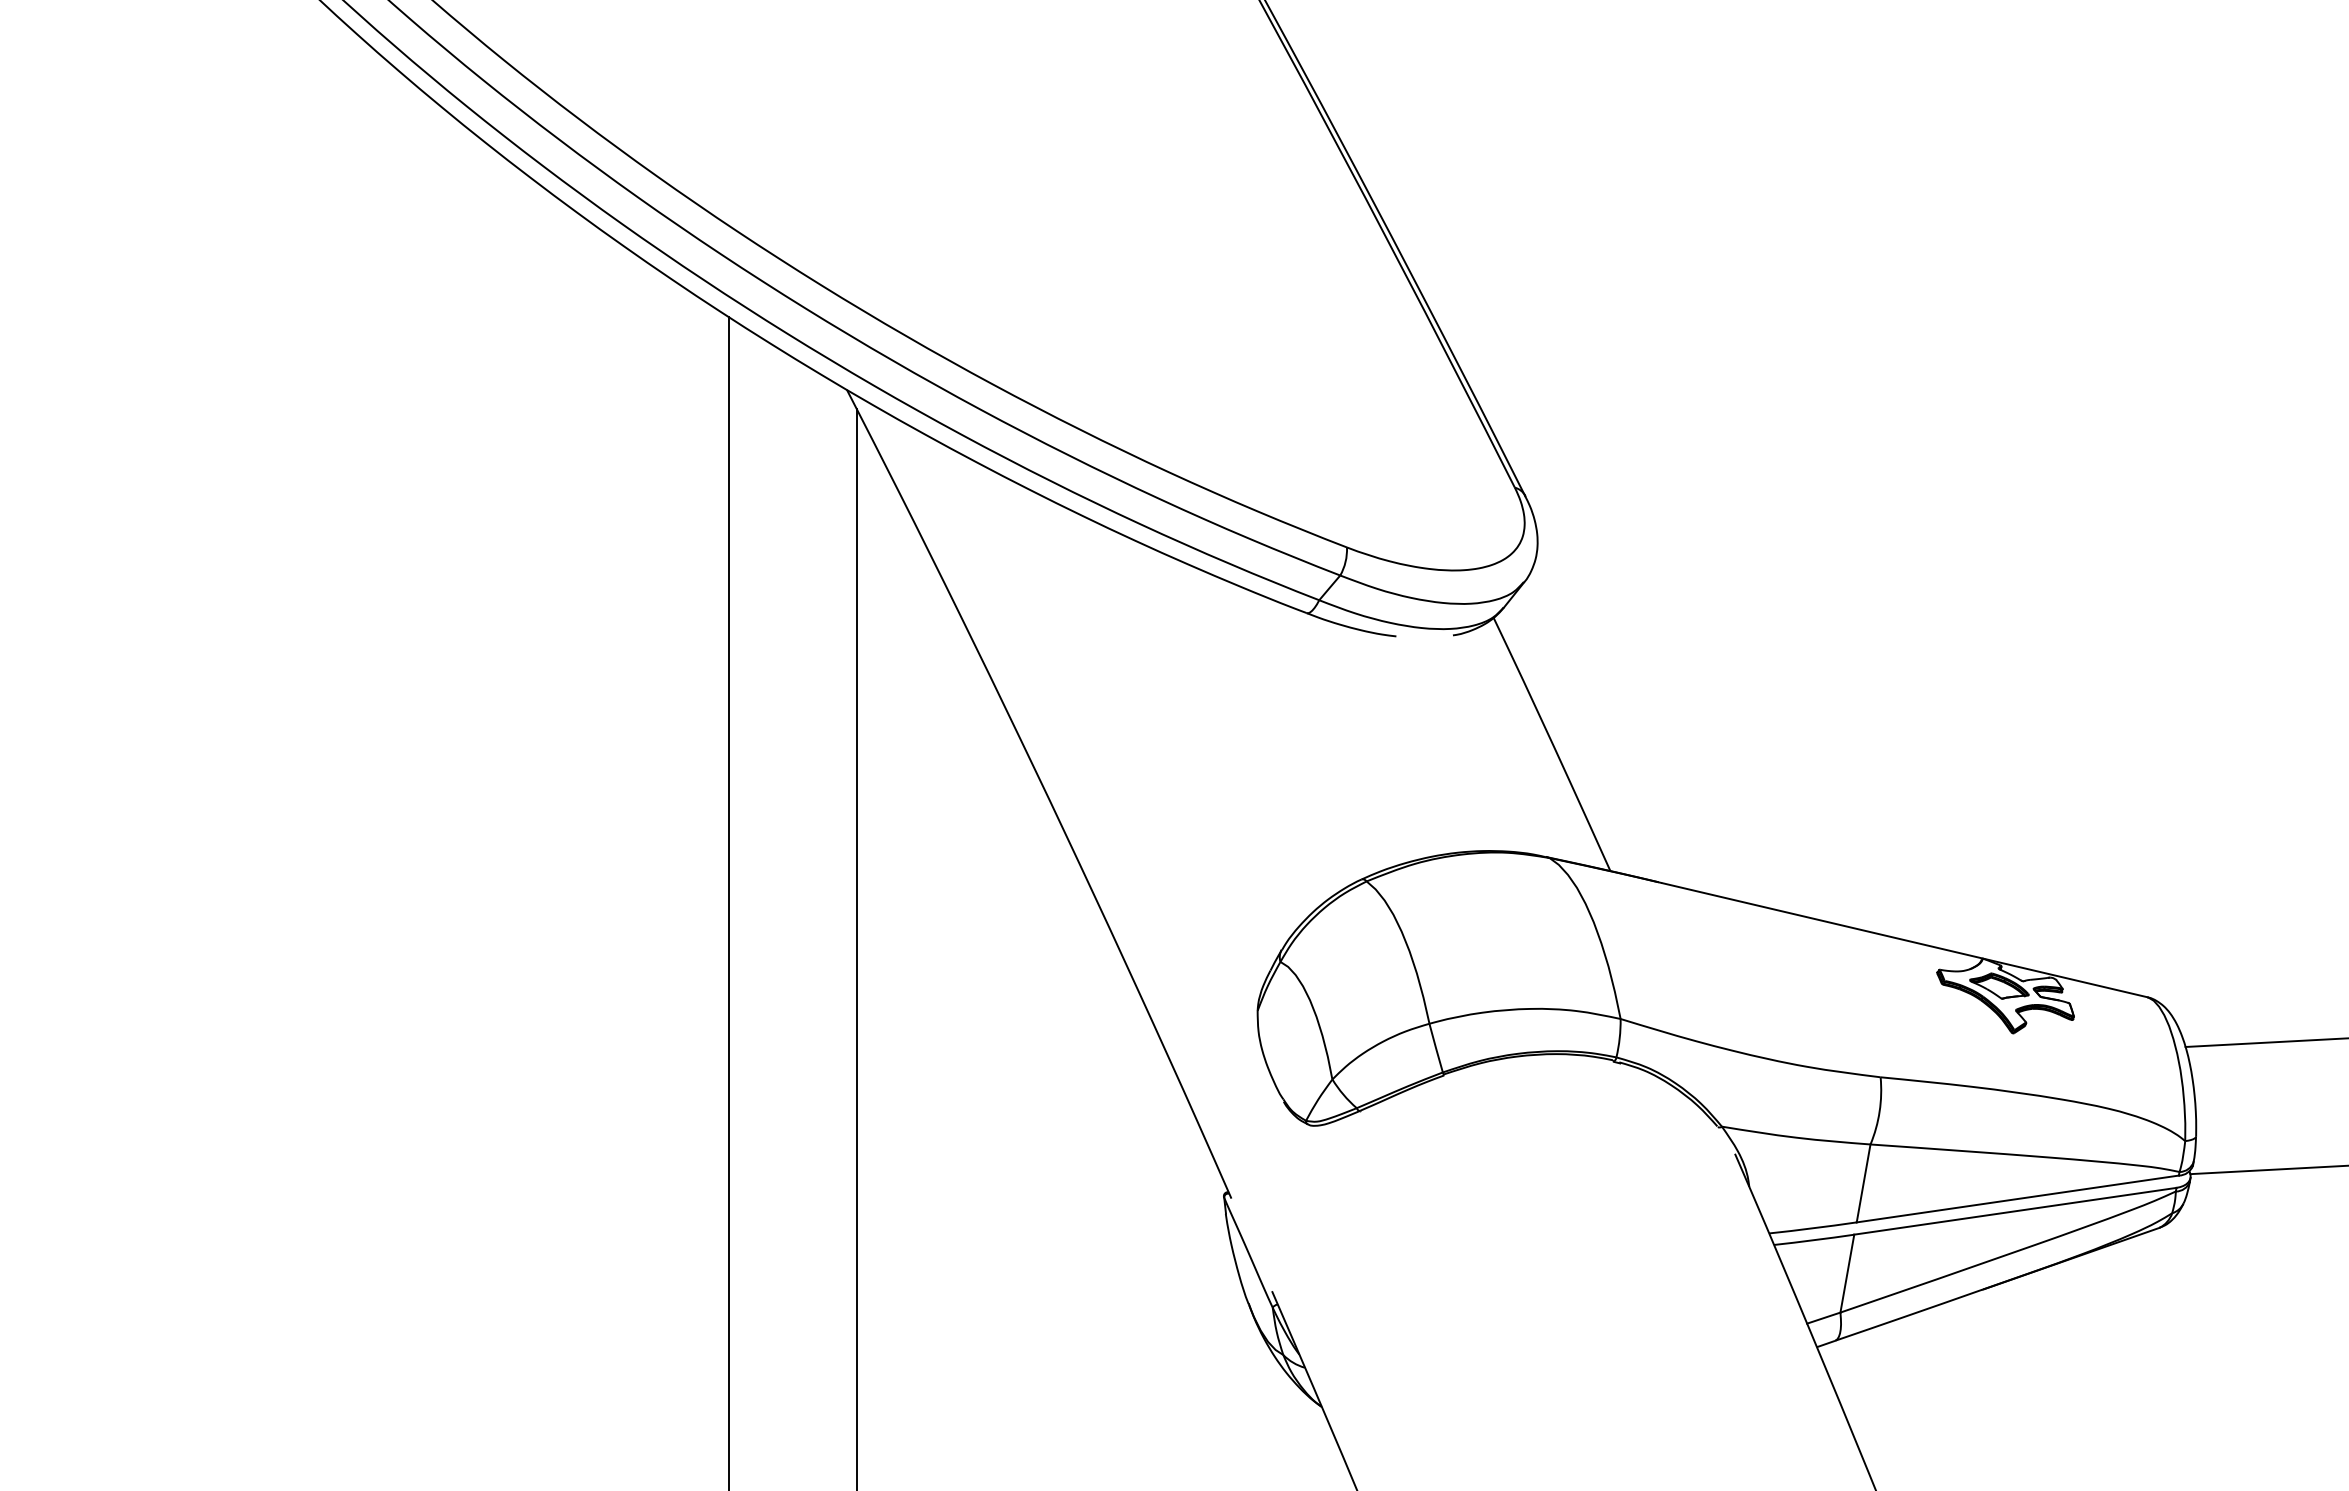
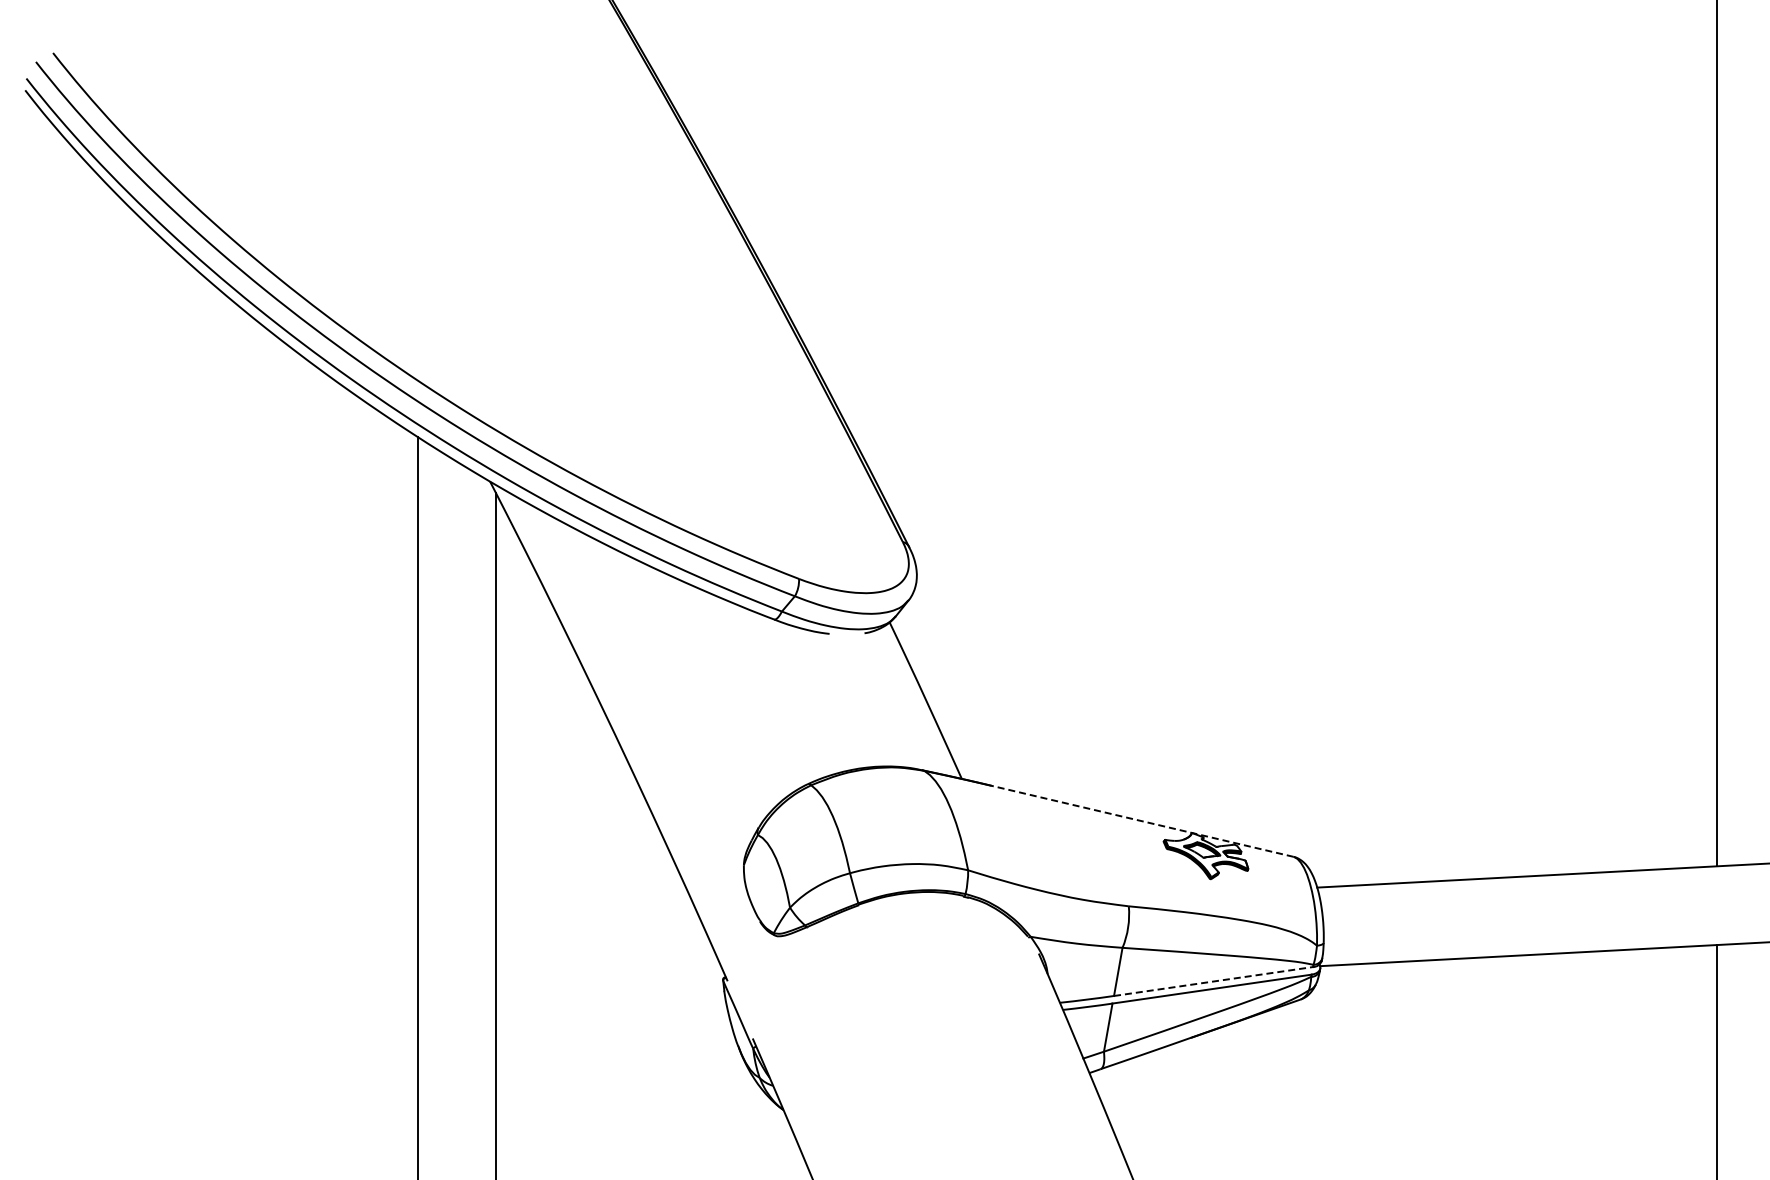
line: (1904, 940) -> (1143, 821), solid -> dashed
line: (2017, 1198) -> (1213, 981), solid -> dashed

